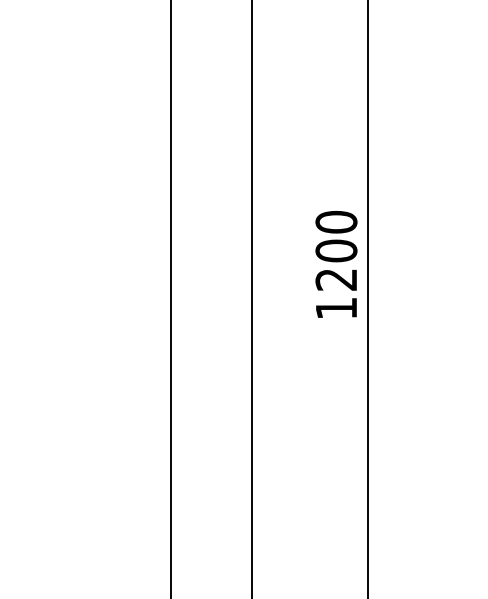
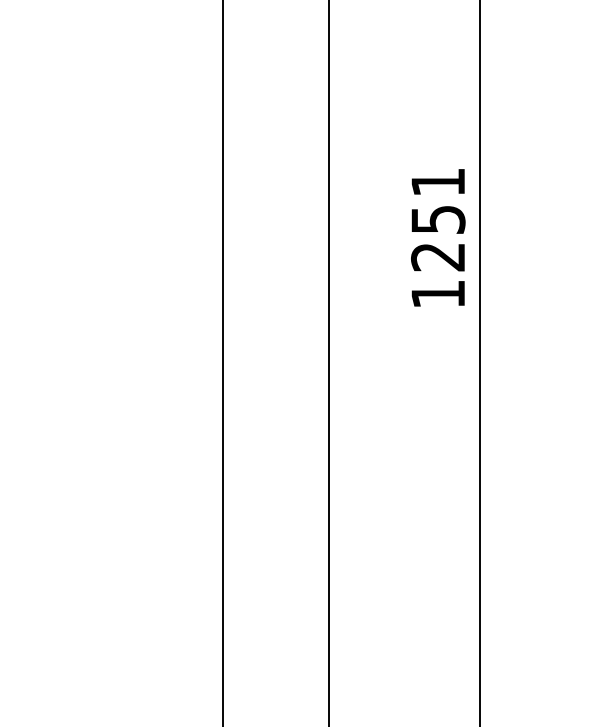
text: (336, 236) -> (438, 200), 1200 -> 1251

